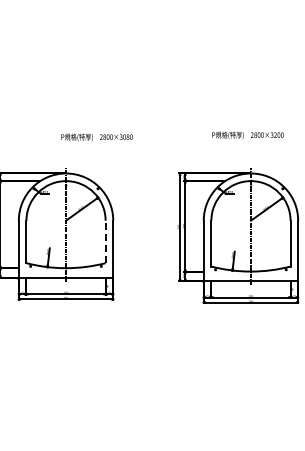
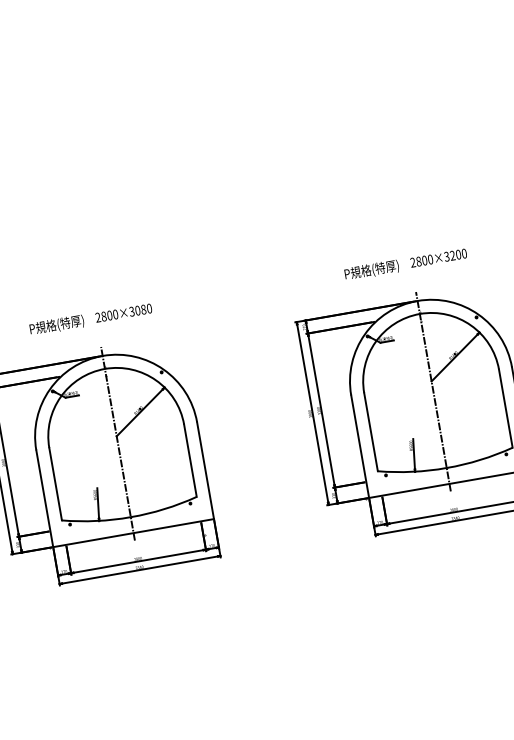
text: (247, 135) -> (405, 264), moved
text: (96, 137) -> (90, 319), moved
line: (105, 241) -> (190, 460), dashed -> solid

